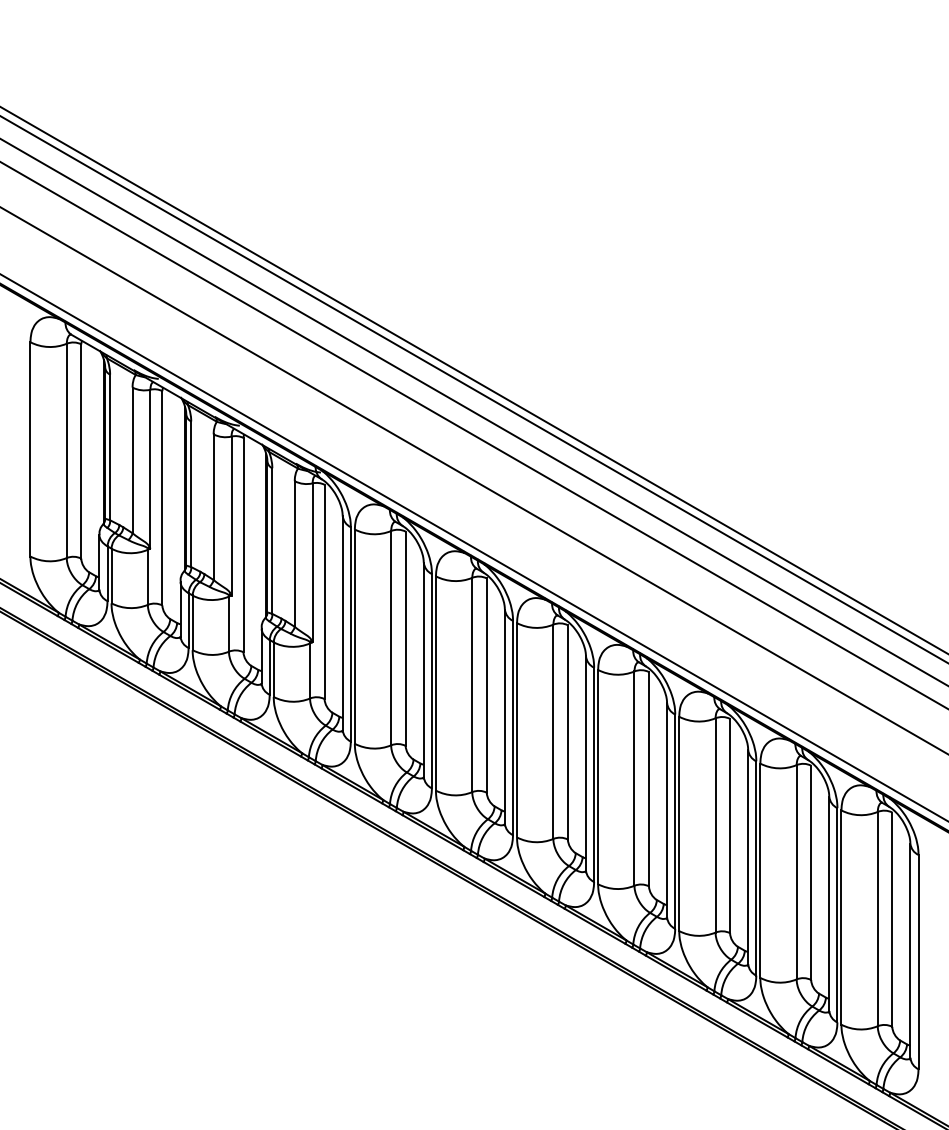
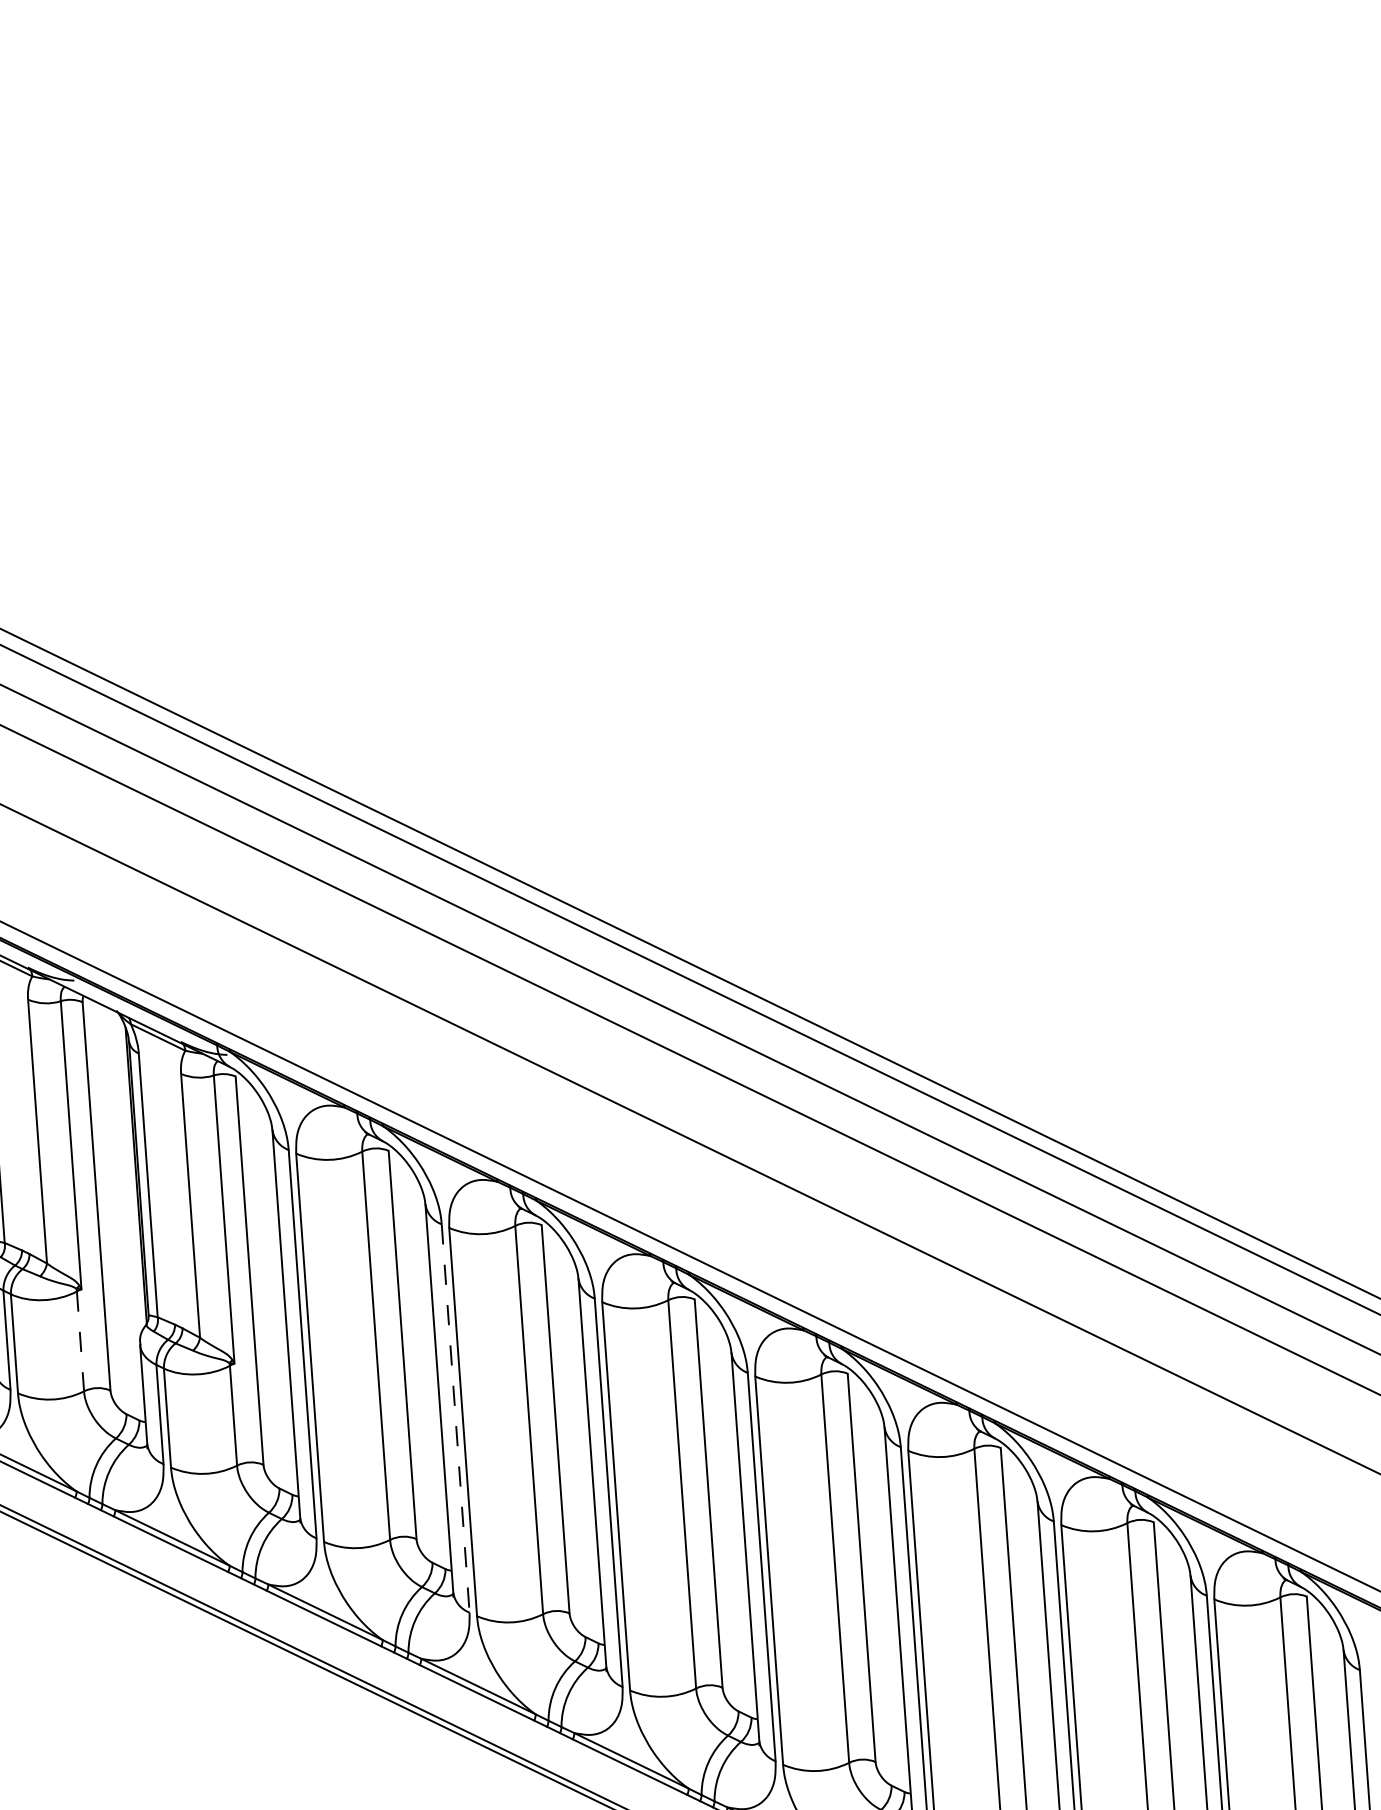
line: (228, 624) -> (79, 1342), solid -> dashed
line: (431, 681) -> (454, 1419), solid -> dashed

